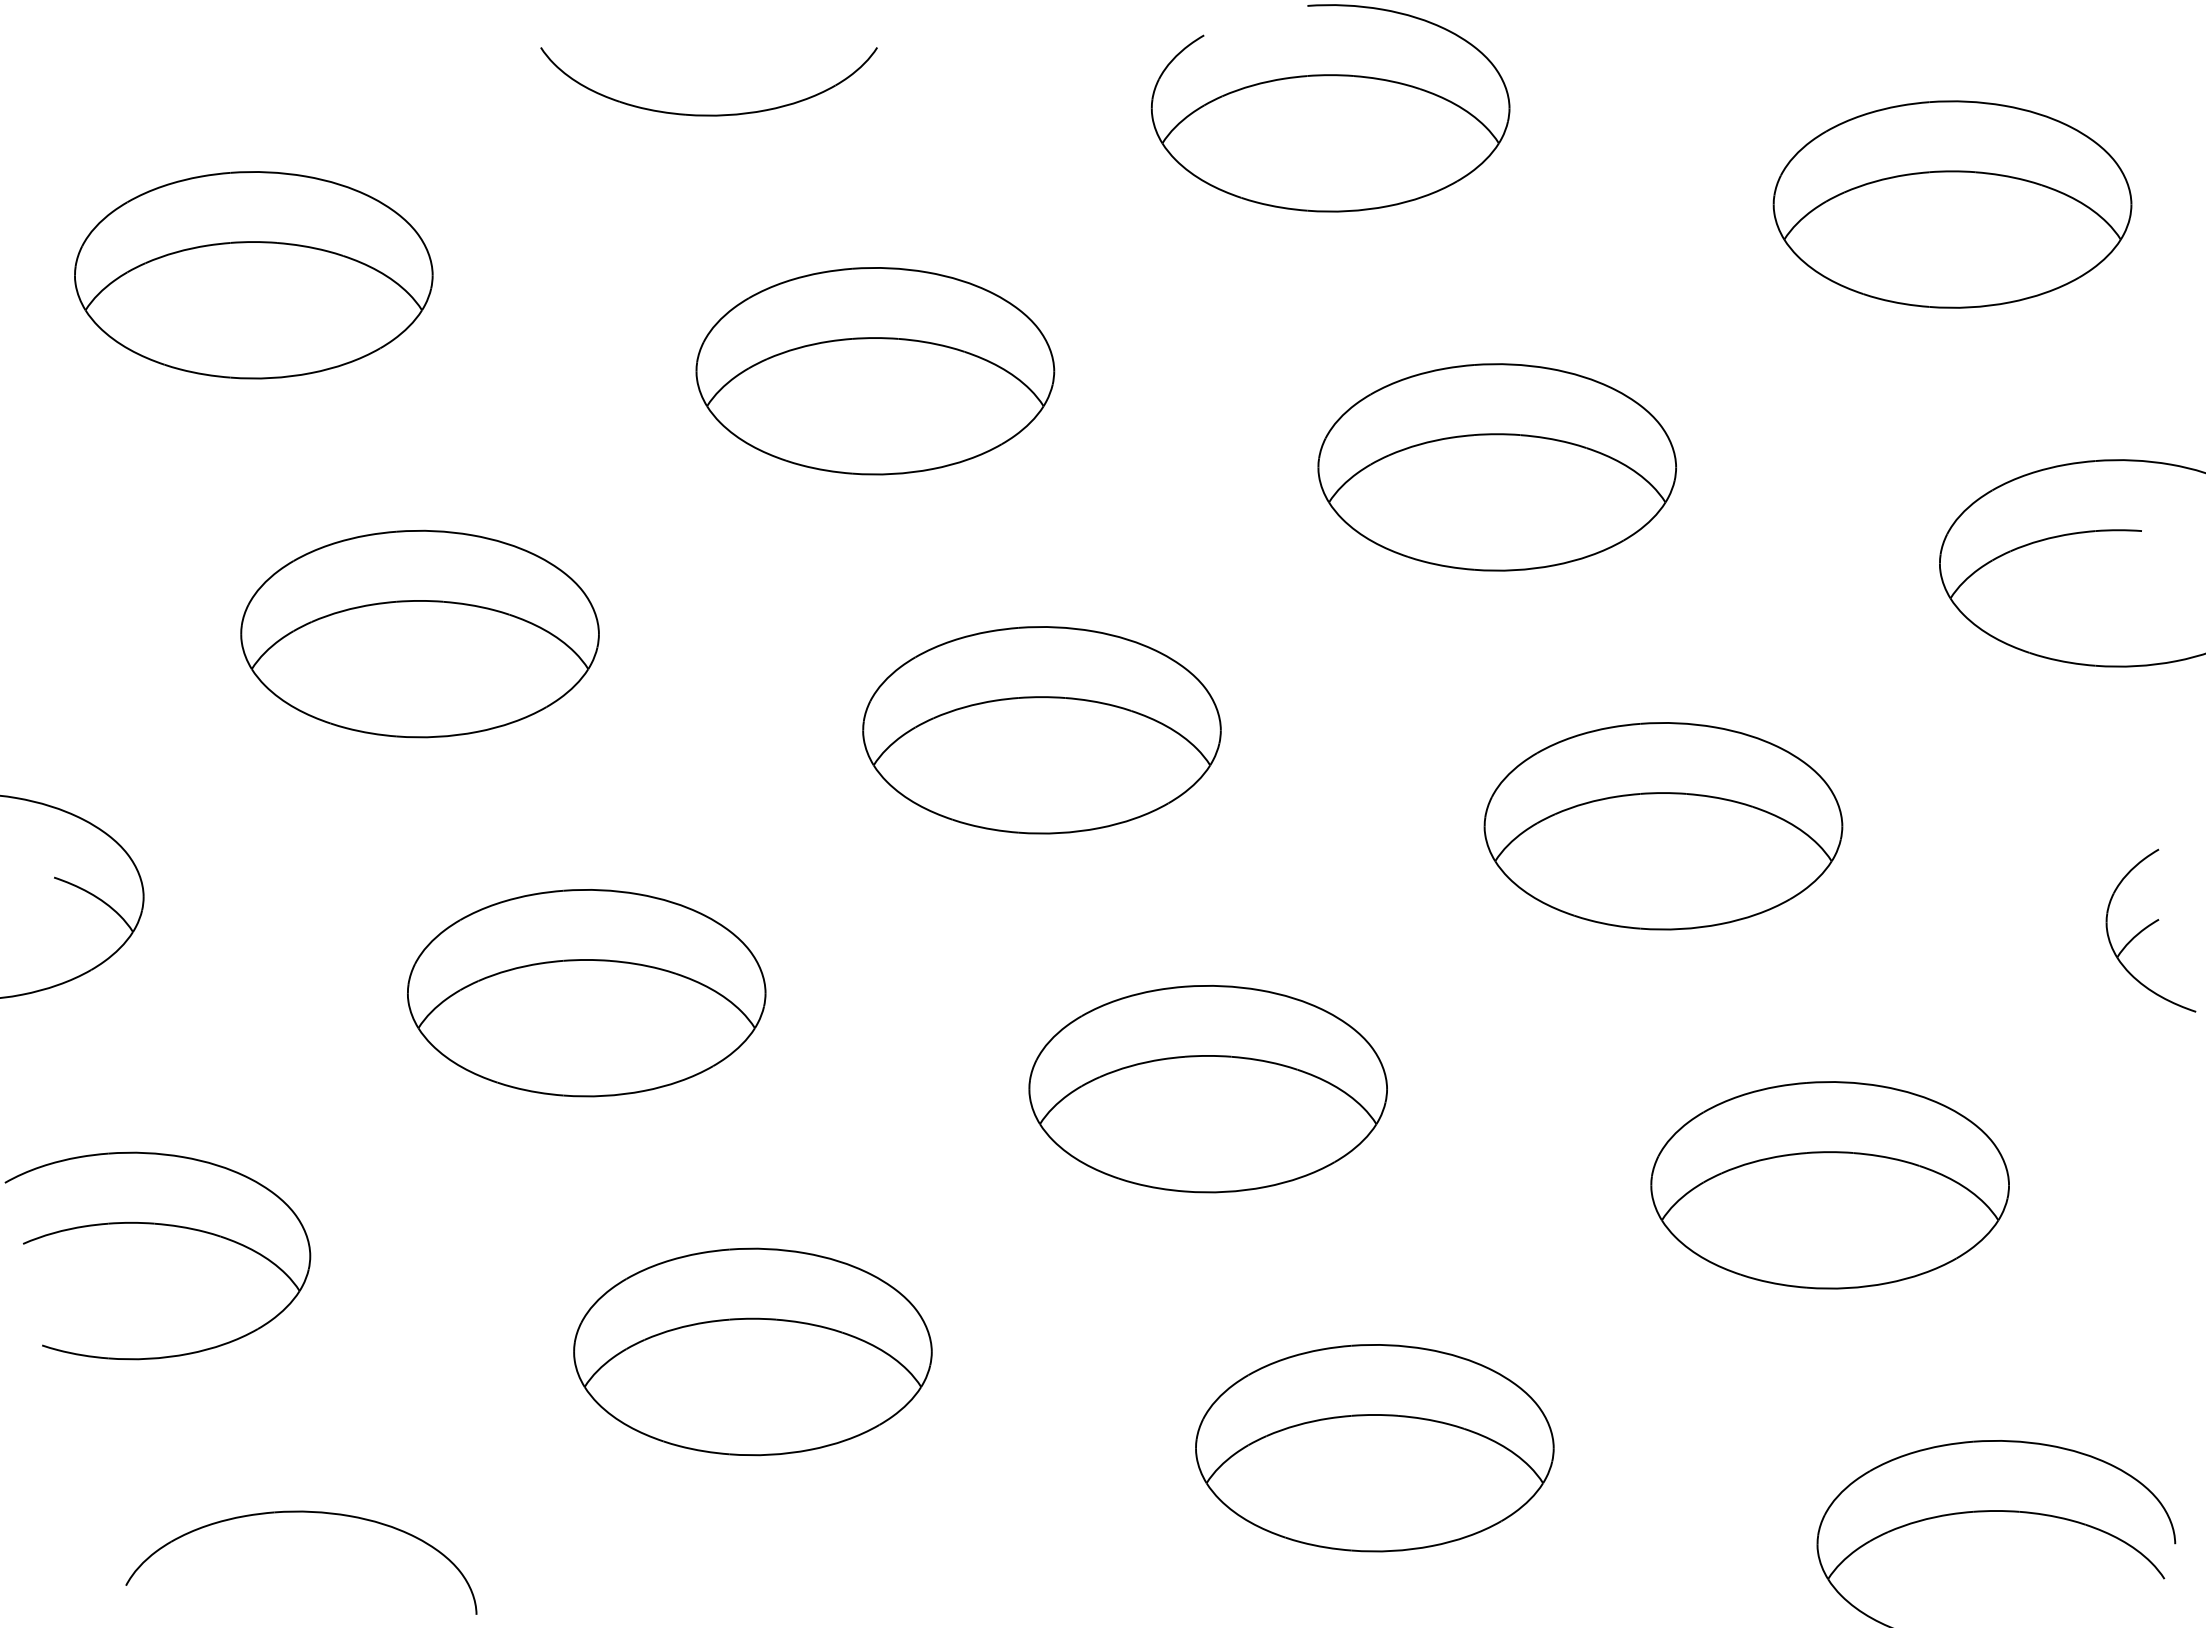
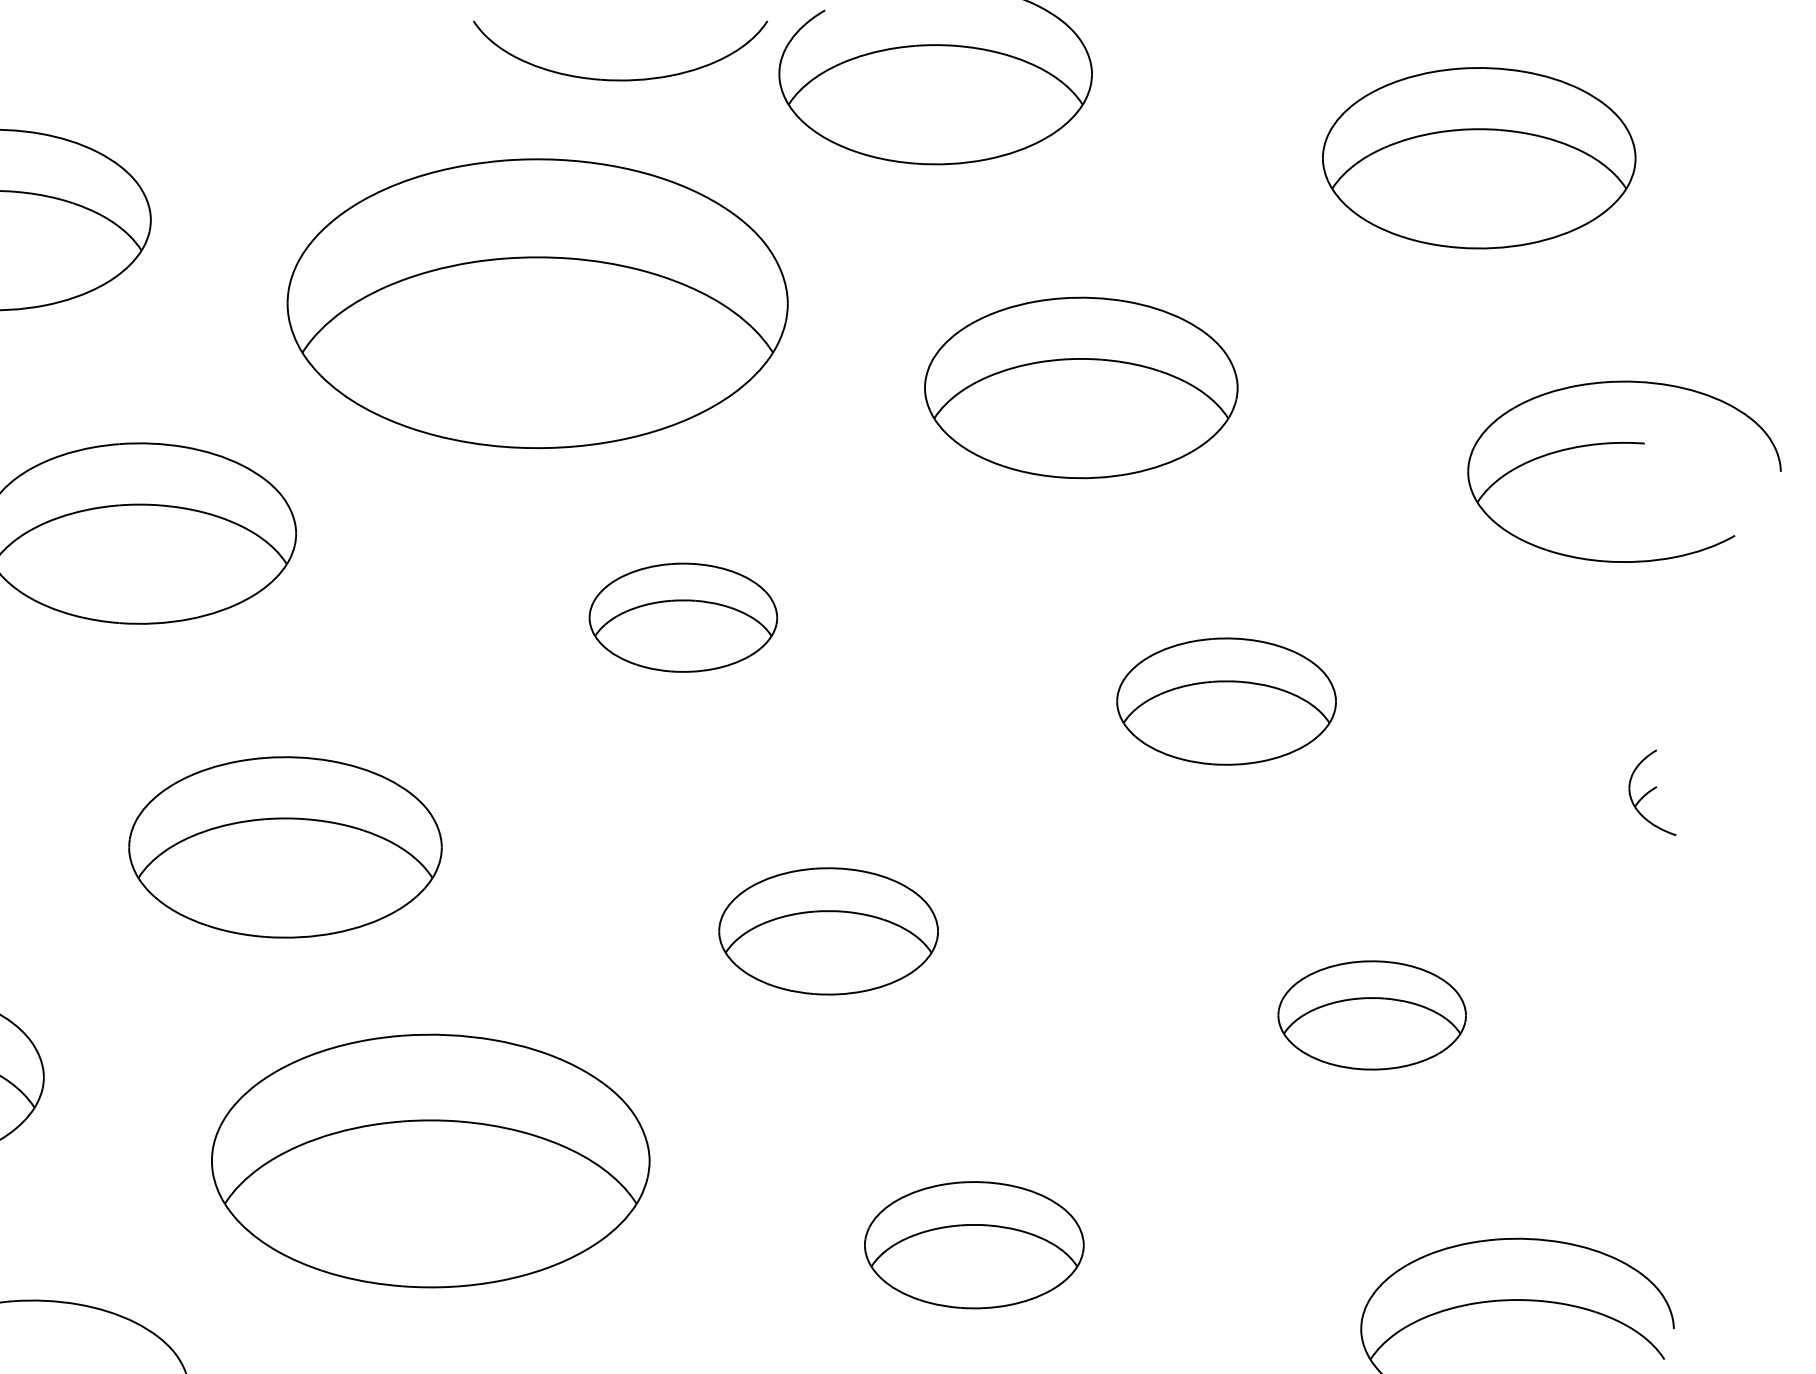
part: (708, 114) -> (620, 79), moved
part: (875, 371) -> (537, 304), size x1.6
part: (1041, 730) -> (682, 617), size x0.6
part: (1663, 826) -> (1226, 701), size x0.7
part: (2150, 930) -> (1652, 792), size x0.6
part: (1207, 1089) -> (828, 931), size x0.7
part: (1829, 1185) -> (1371, 1015), size x0.6
part: (752, 1351) -> (430, 1160), size x1.4
part: (1374, 1448) -> (974, 1245), size x0.7

